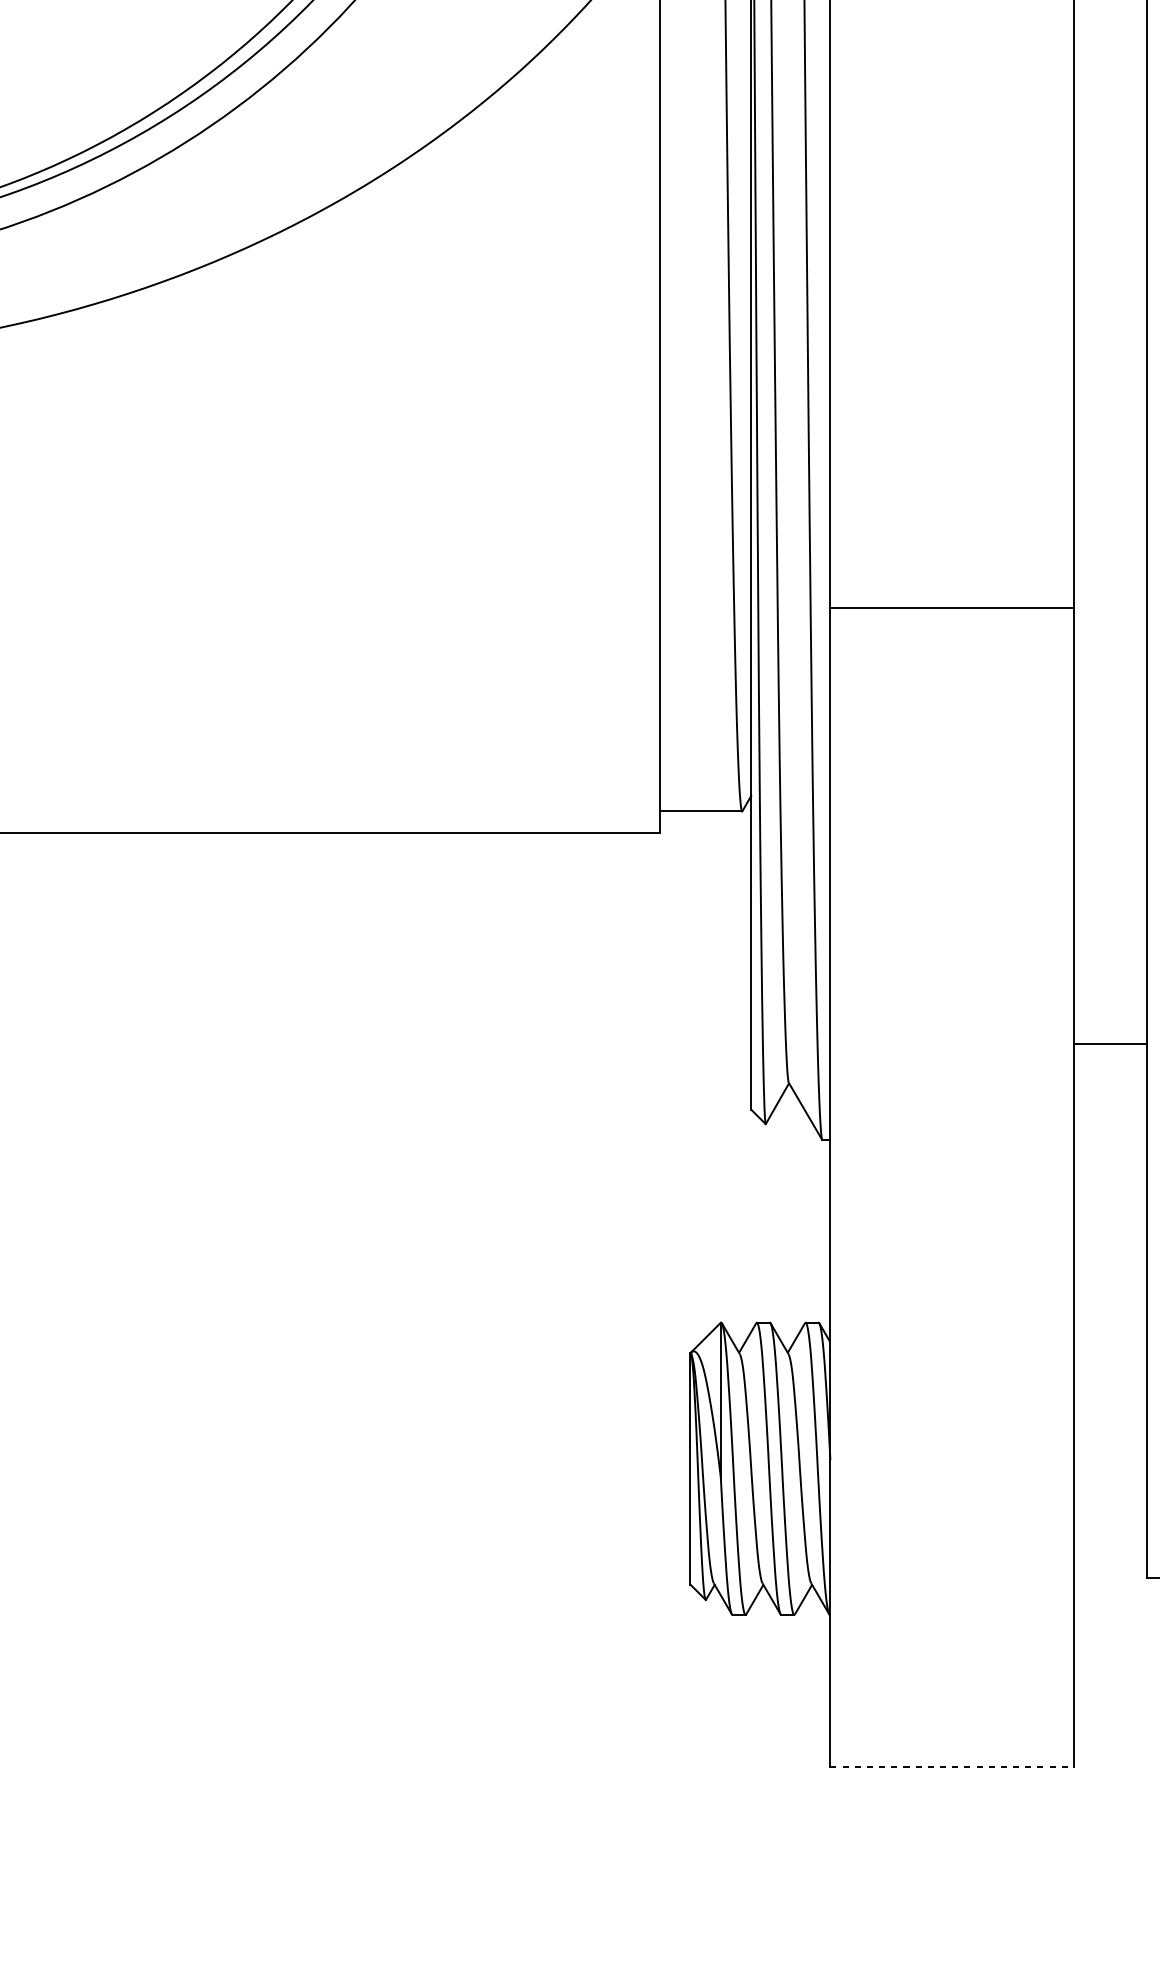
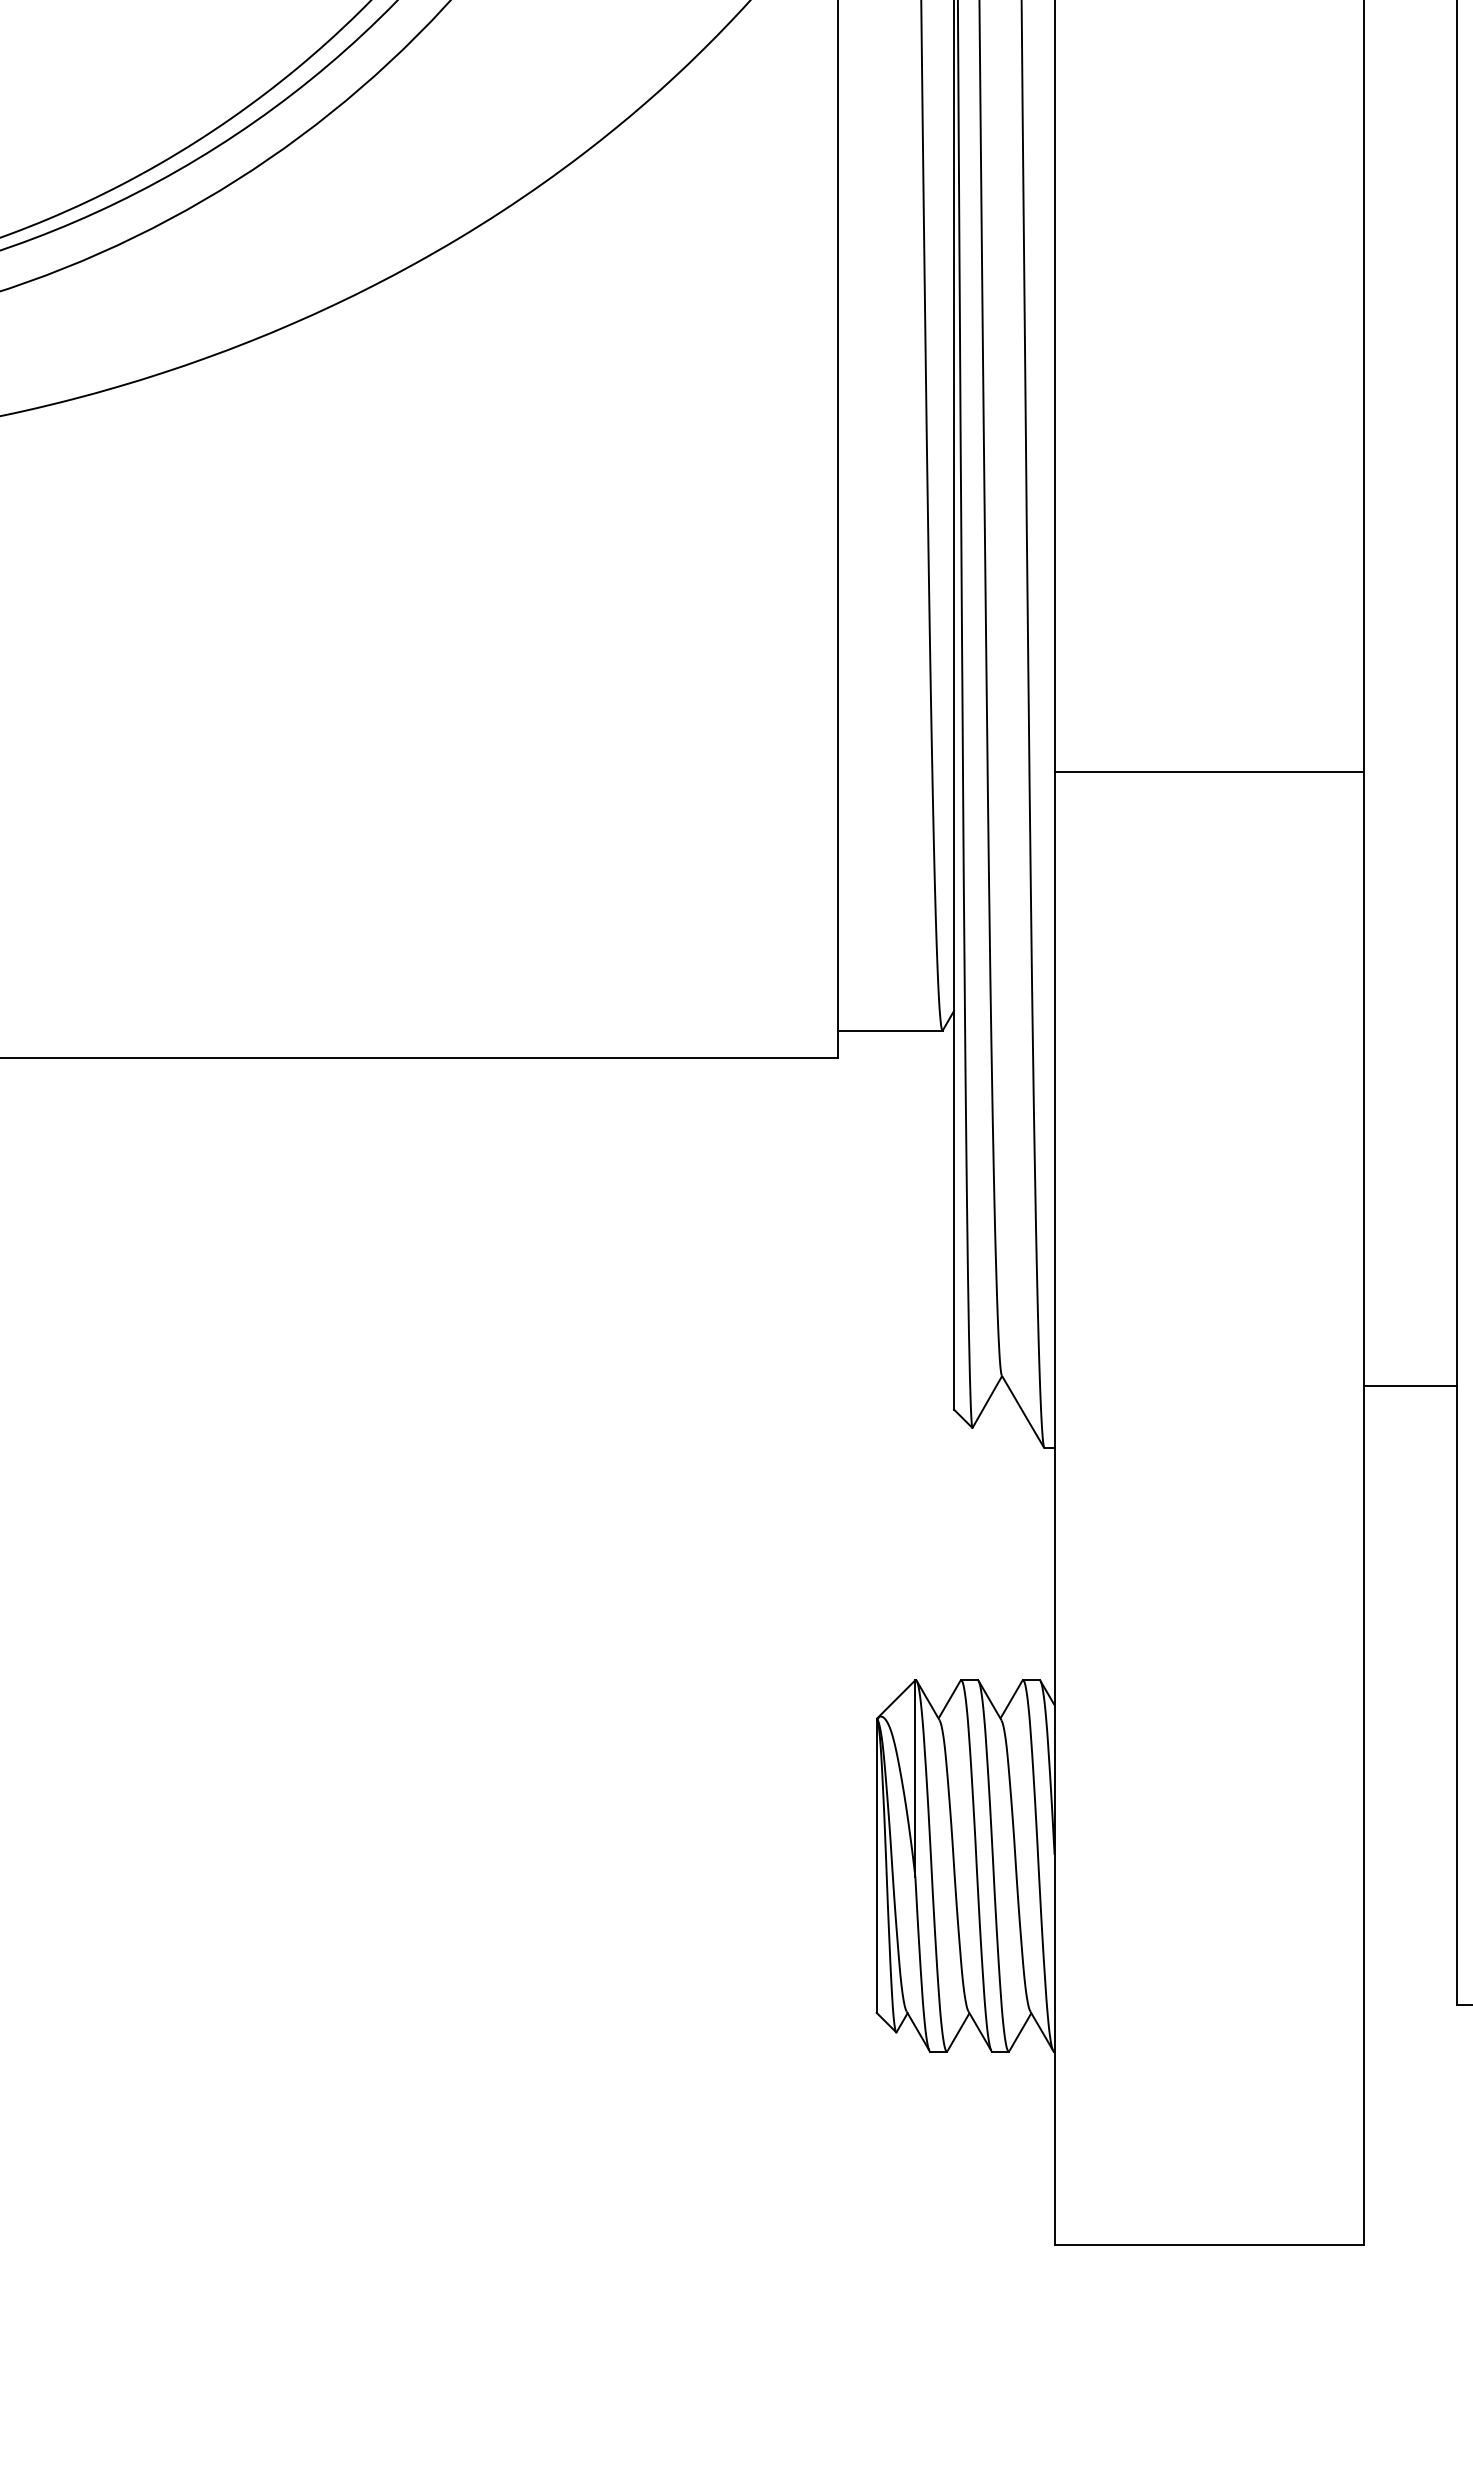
line: (1109, 1044) -> (1409, 1386), moved
line: (952, 1767) -> (1209, 2245), dashed -> solid

